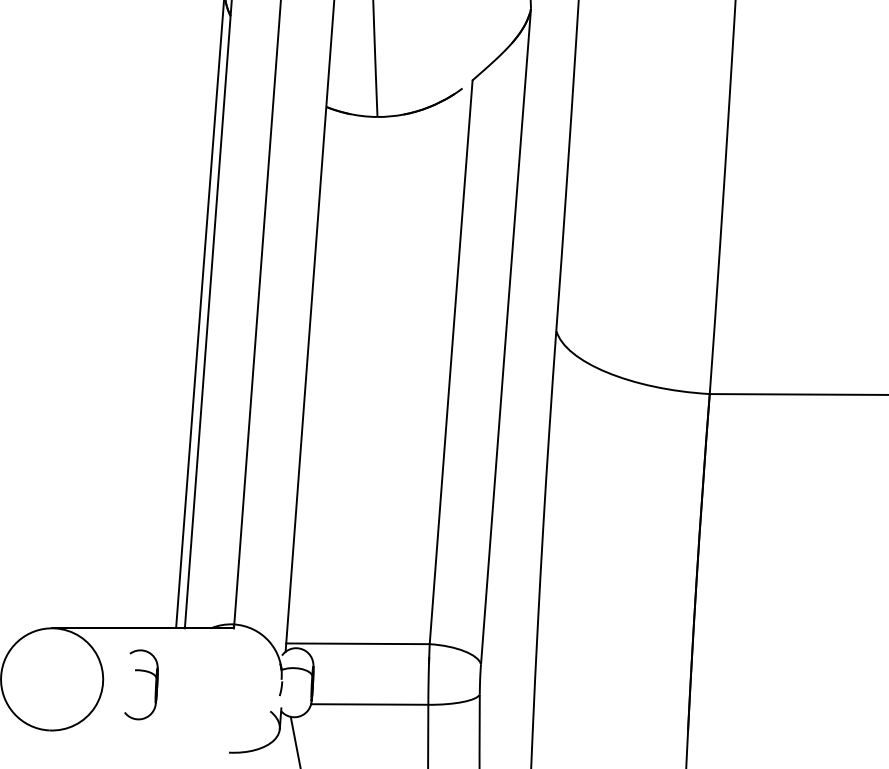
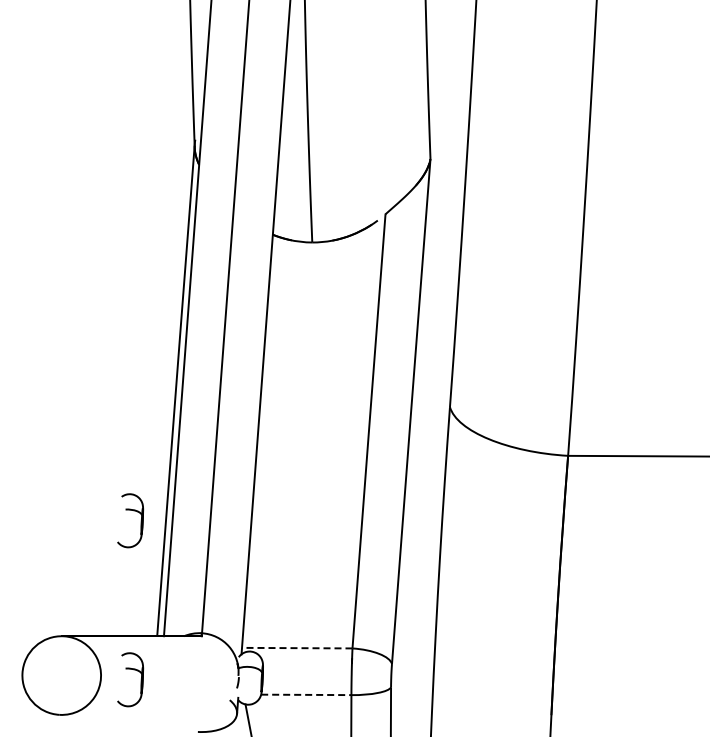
part: (145, 466) -> (133, 511), added
line: (356, 644) -> (296, 648), solid -> dashed
line: (369, 703) -> (306, 694), solid -> dashed

